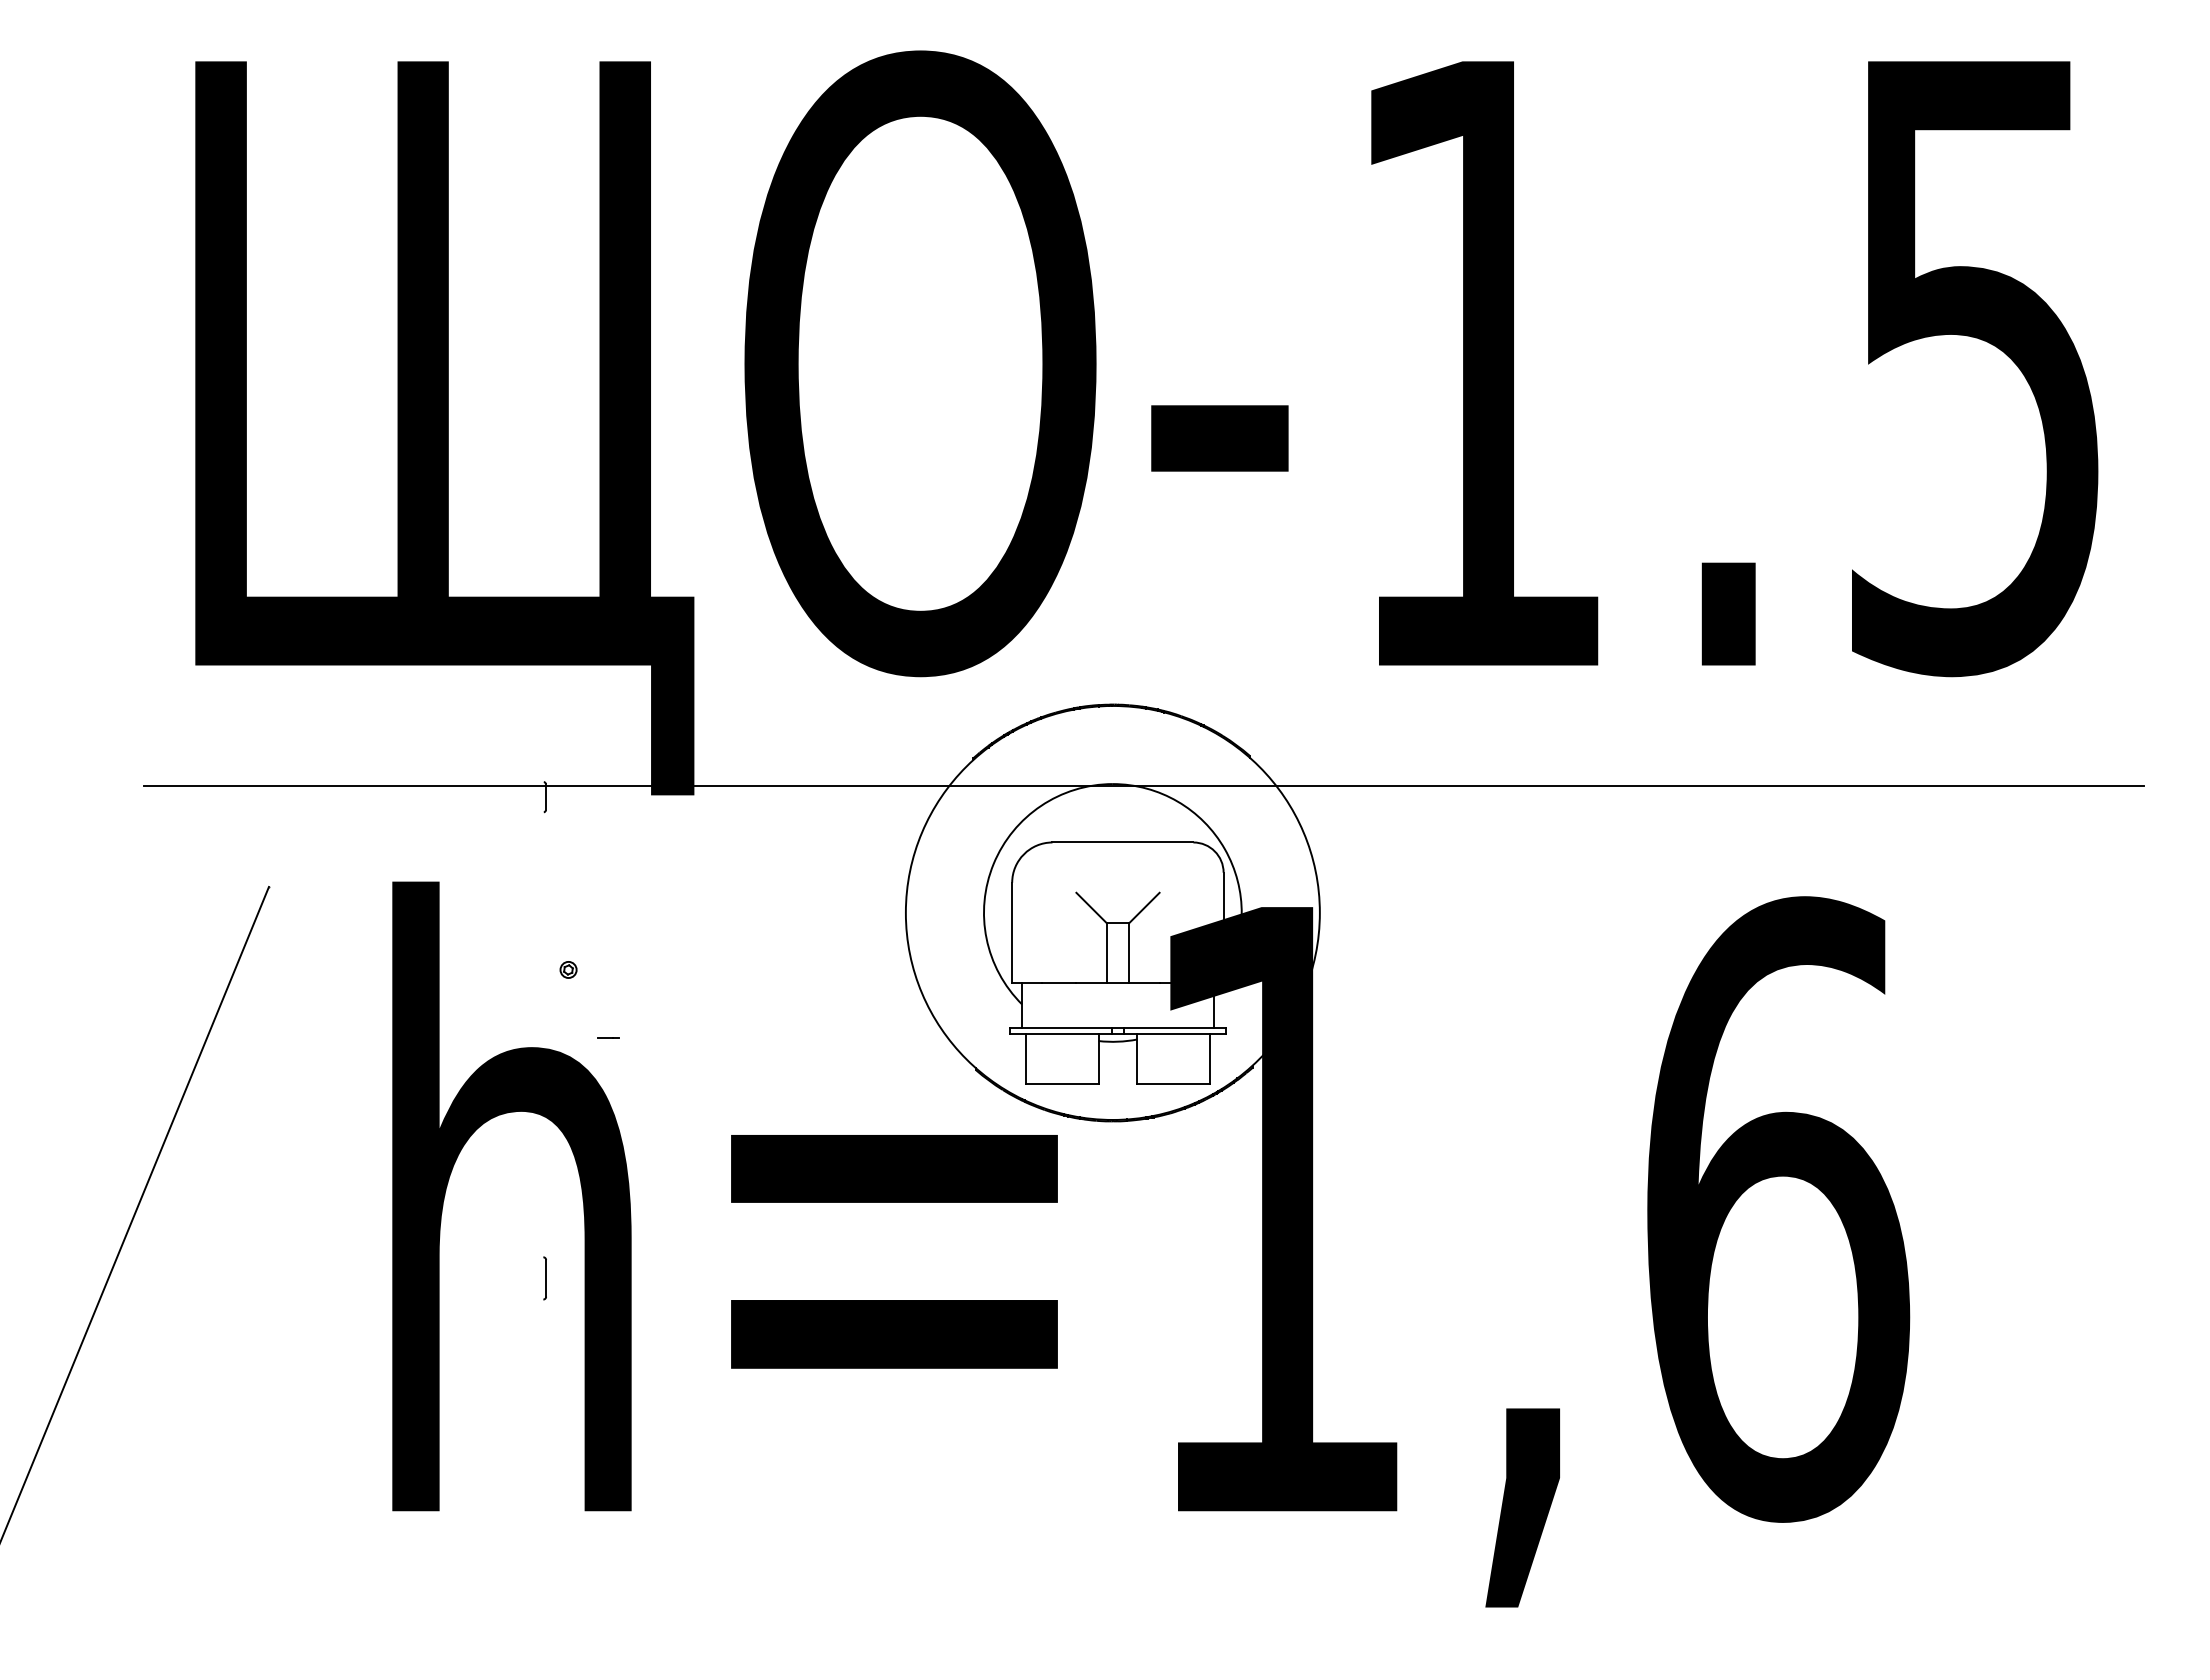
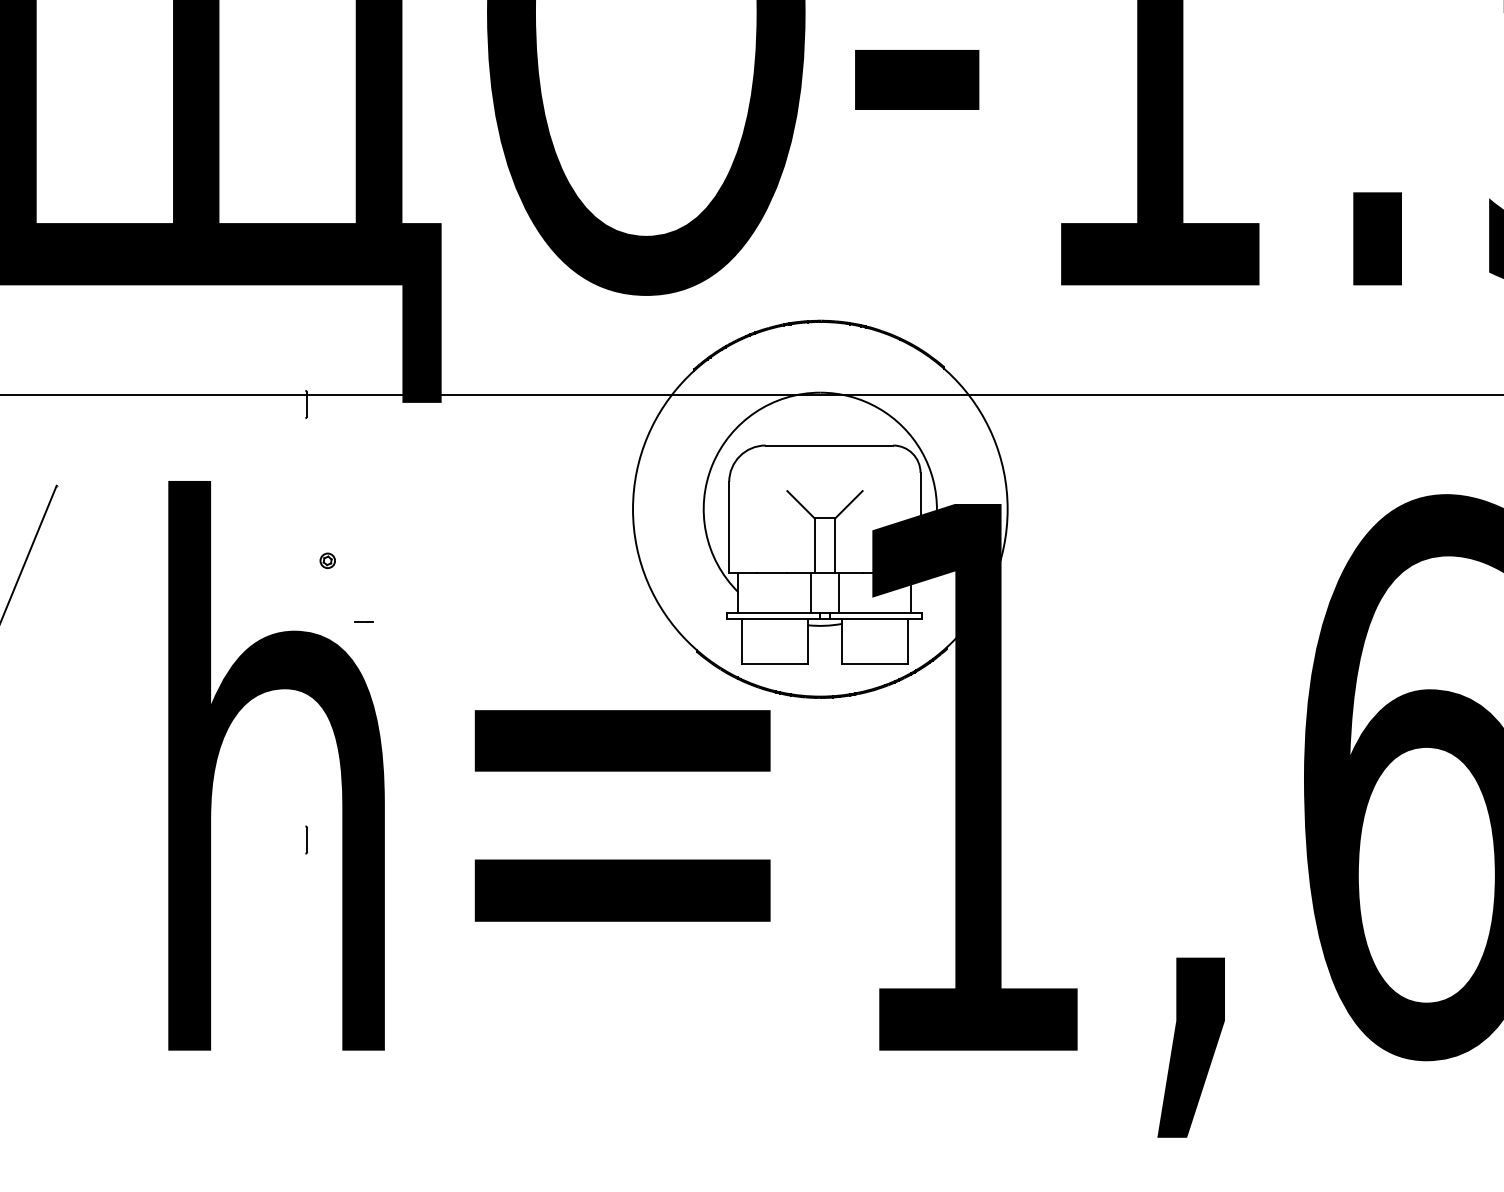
line: (1102, 1005) -> (810, 593), added
line: (1133, 1005) -> (838, 593), added
part: (544, 1278) -> (306, 840), size x0.71

